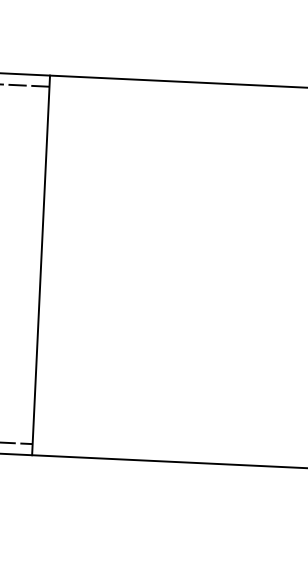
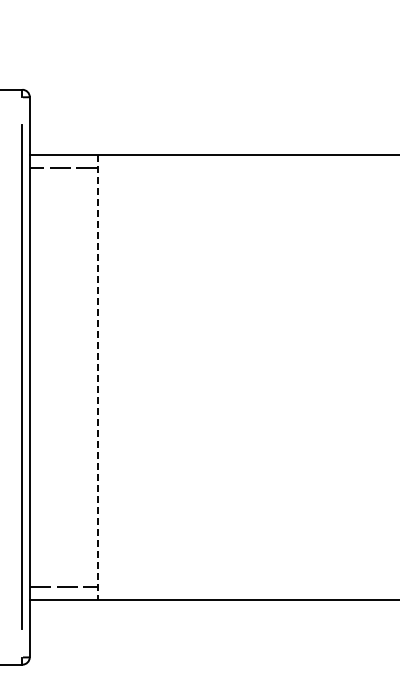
line: (40, 265) -> (97, 377), solid -> dashed

